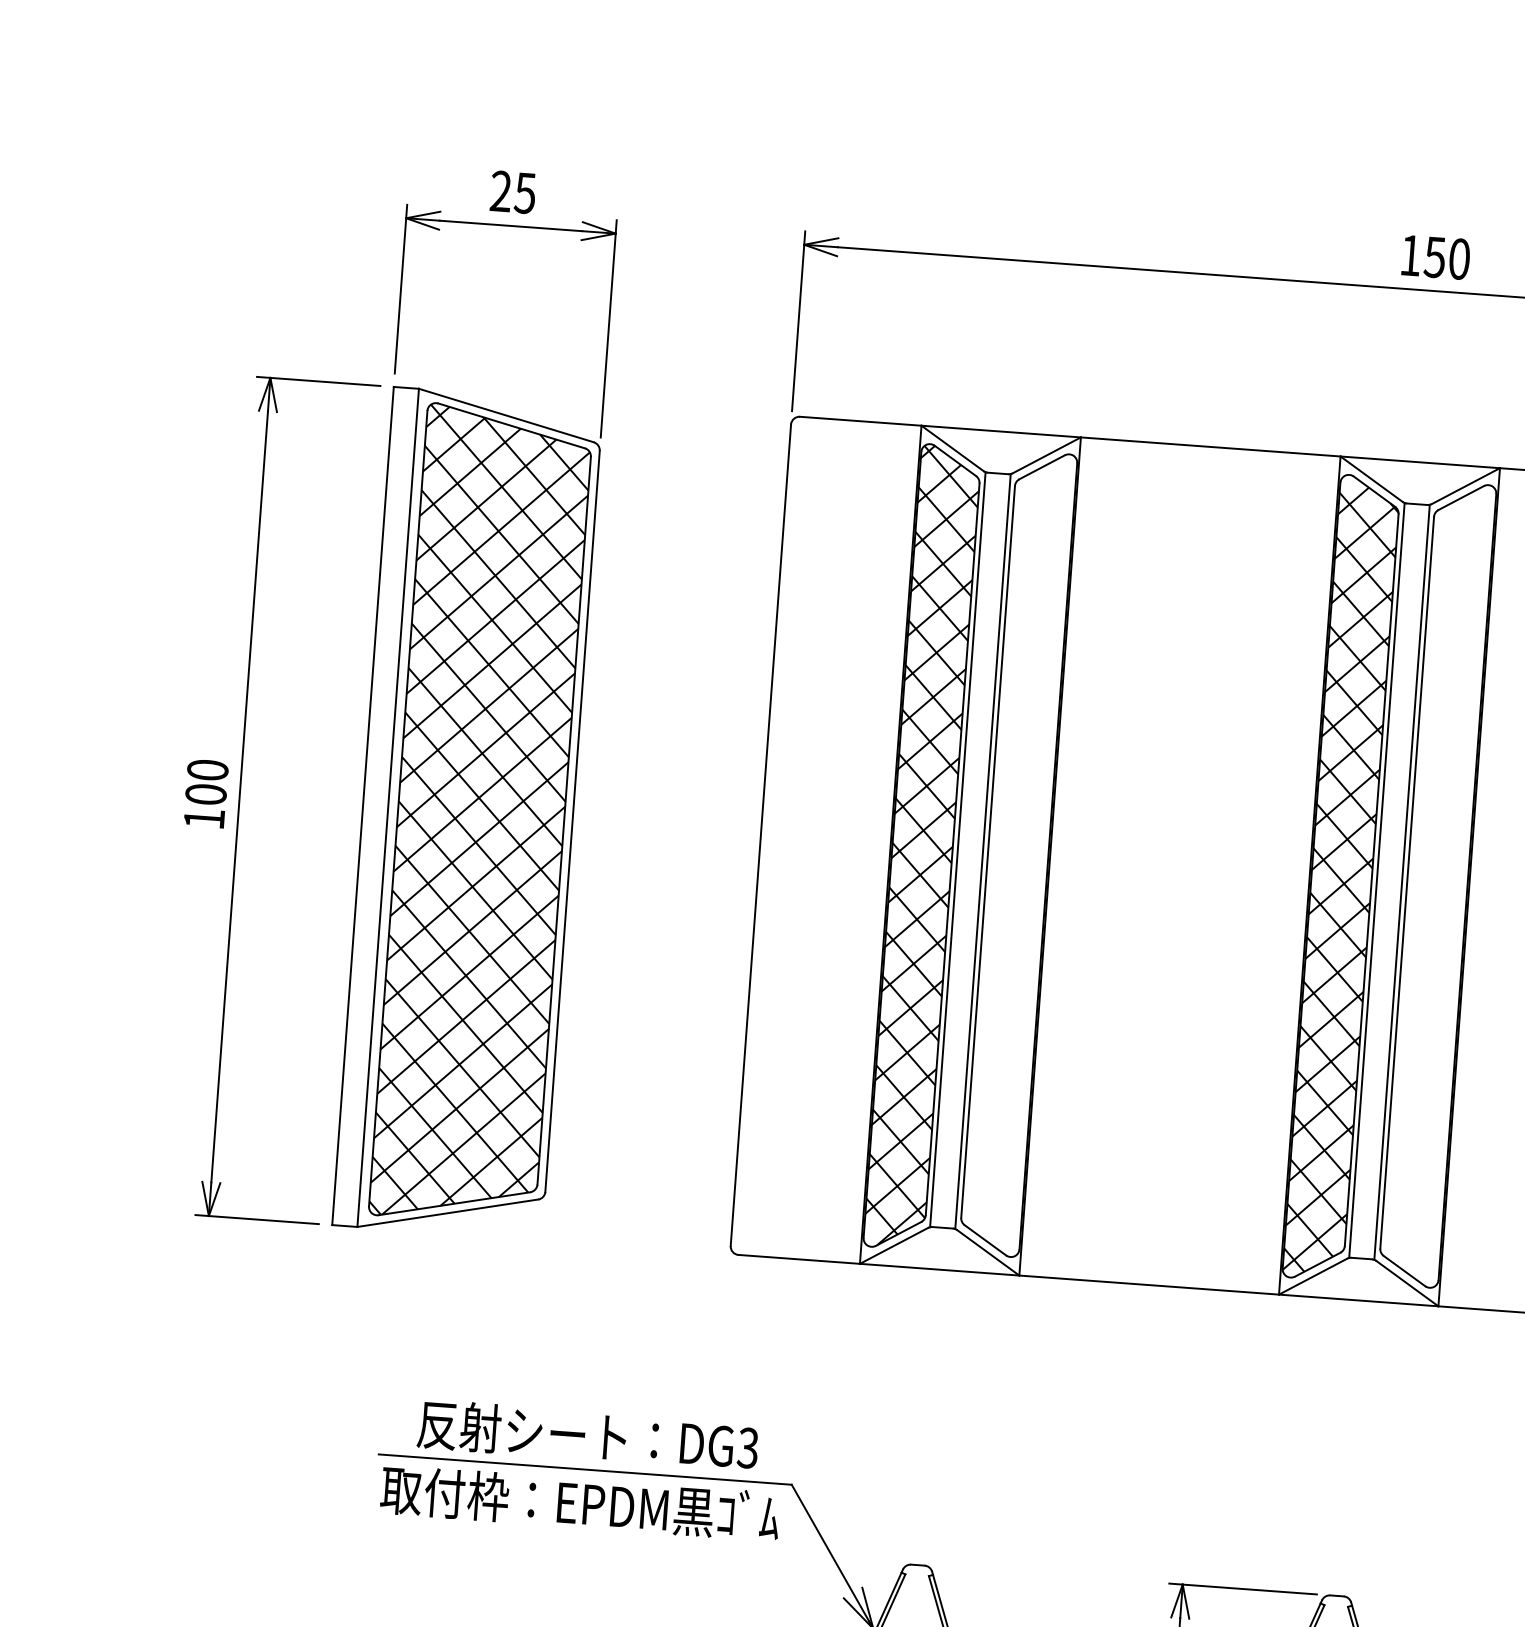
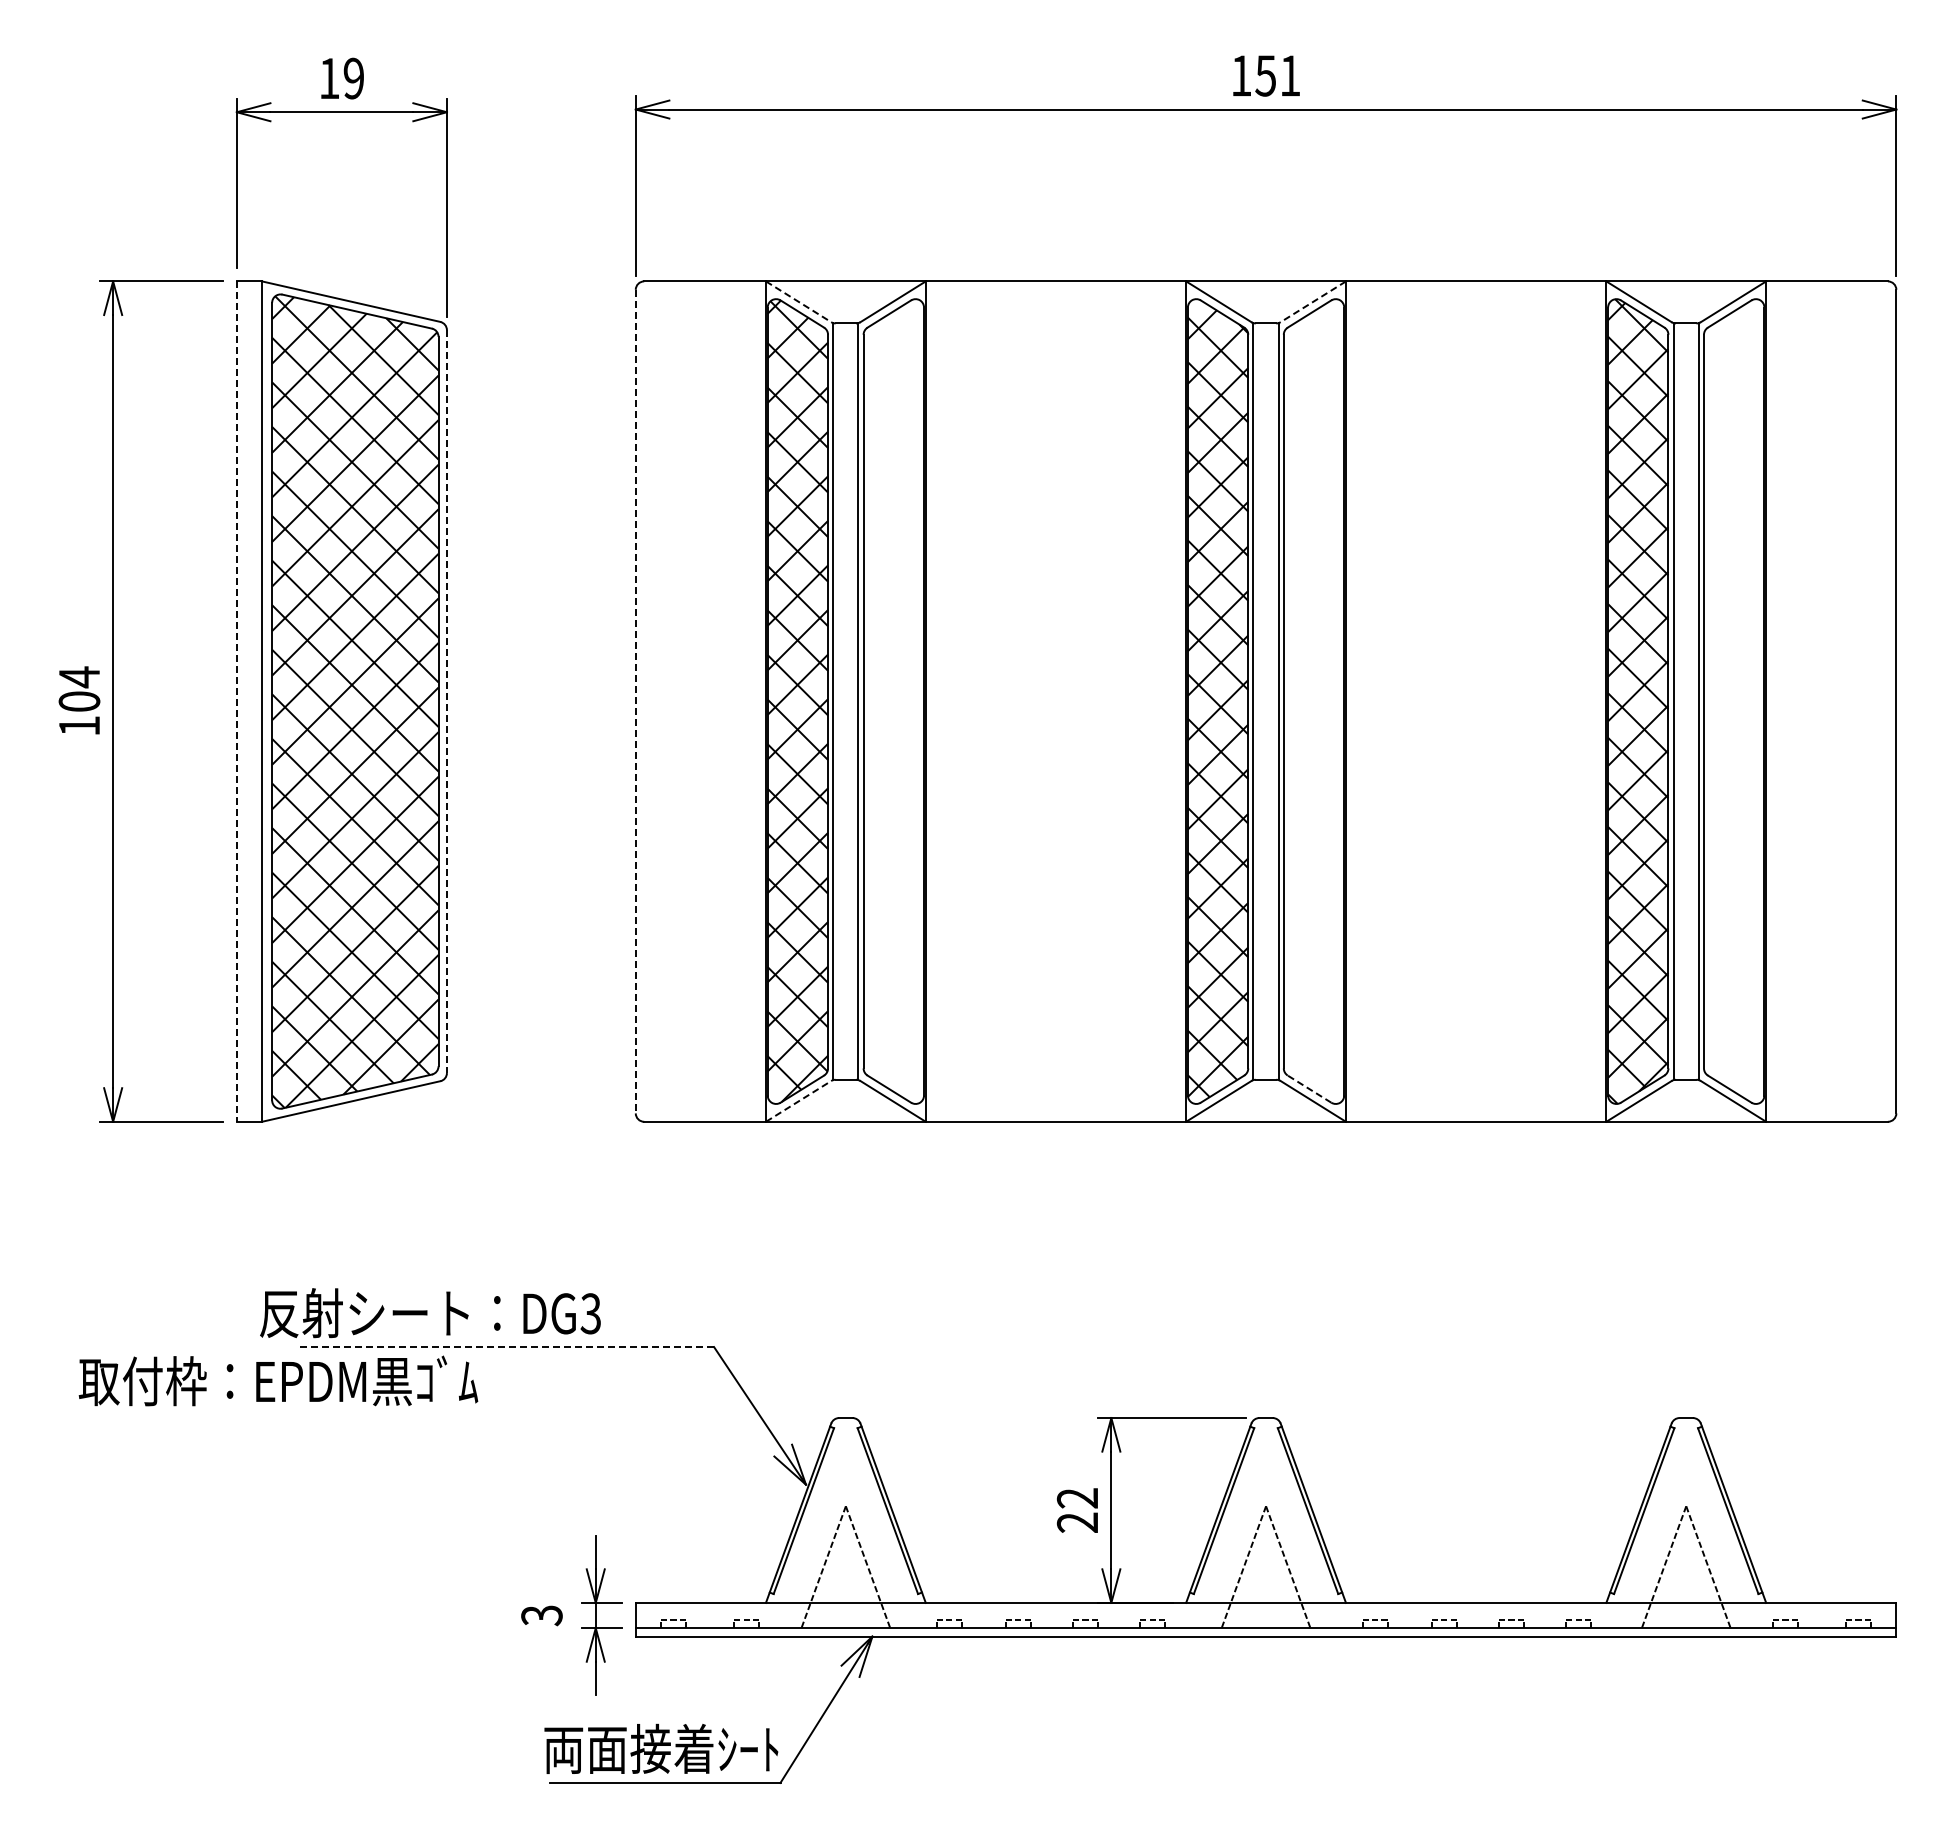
text: (513, 192) -> (341, 78), 25 -> 19
text: (1459, 258) -> (1290, 75), 150 -> 151
line: (953, 449) -> (799, 302), solid -> dashed
line: (1465, 486) -> (1312, 302), solid -> dashed
text: (207, 770) -> (79, 677), 100 -> 104
line: (362, 806) -> (236, 702), solid -> dashed
line: (572, 822) -> (446, 702), solid -> dashed
line: (760, 835) -> (635, 701), solid -> dashed
line: (894, 1246) -> (799, 1101), solid -> dashed
line: (1404, 1271) -> (1309, 1089), solid -> dashed
text: (588, 1436) -> (430, 1313), moved
line: (585, 1470) -> (507, 1347), solid -> dashed
text: (580, 1502) -> (278, 1380), moved

